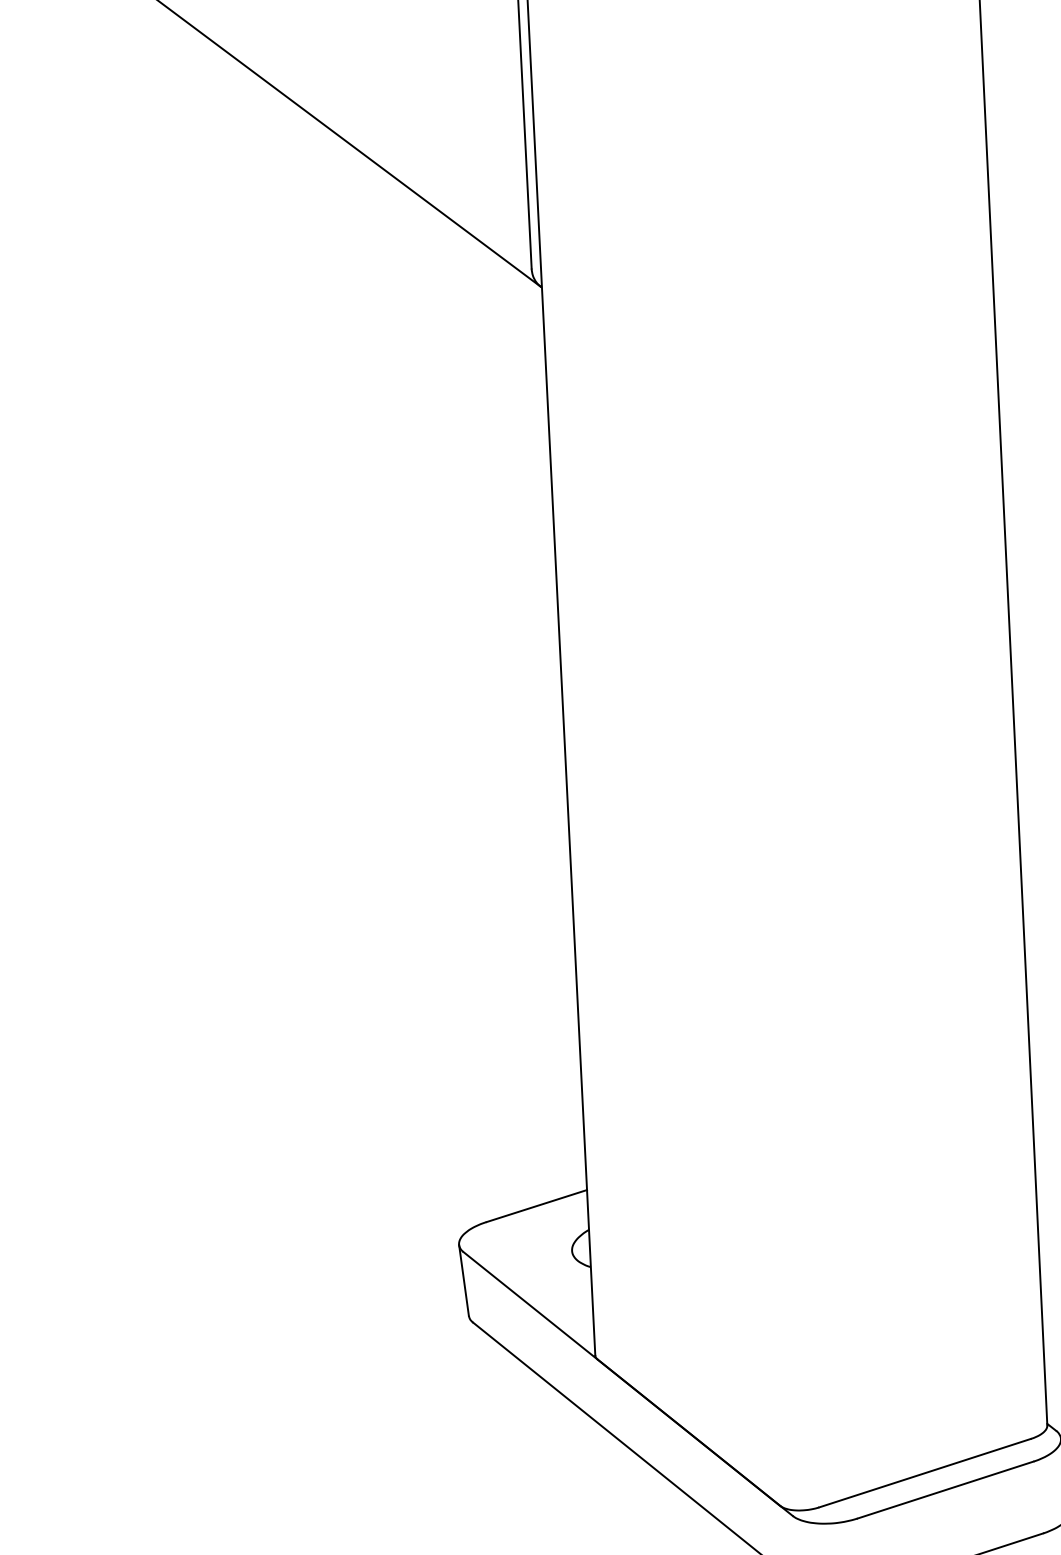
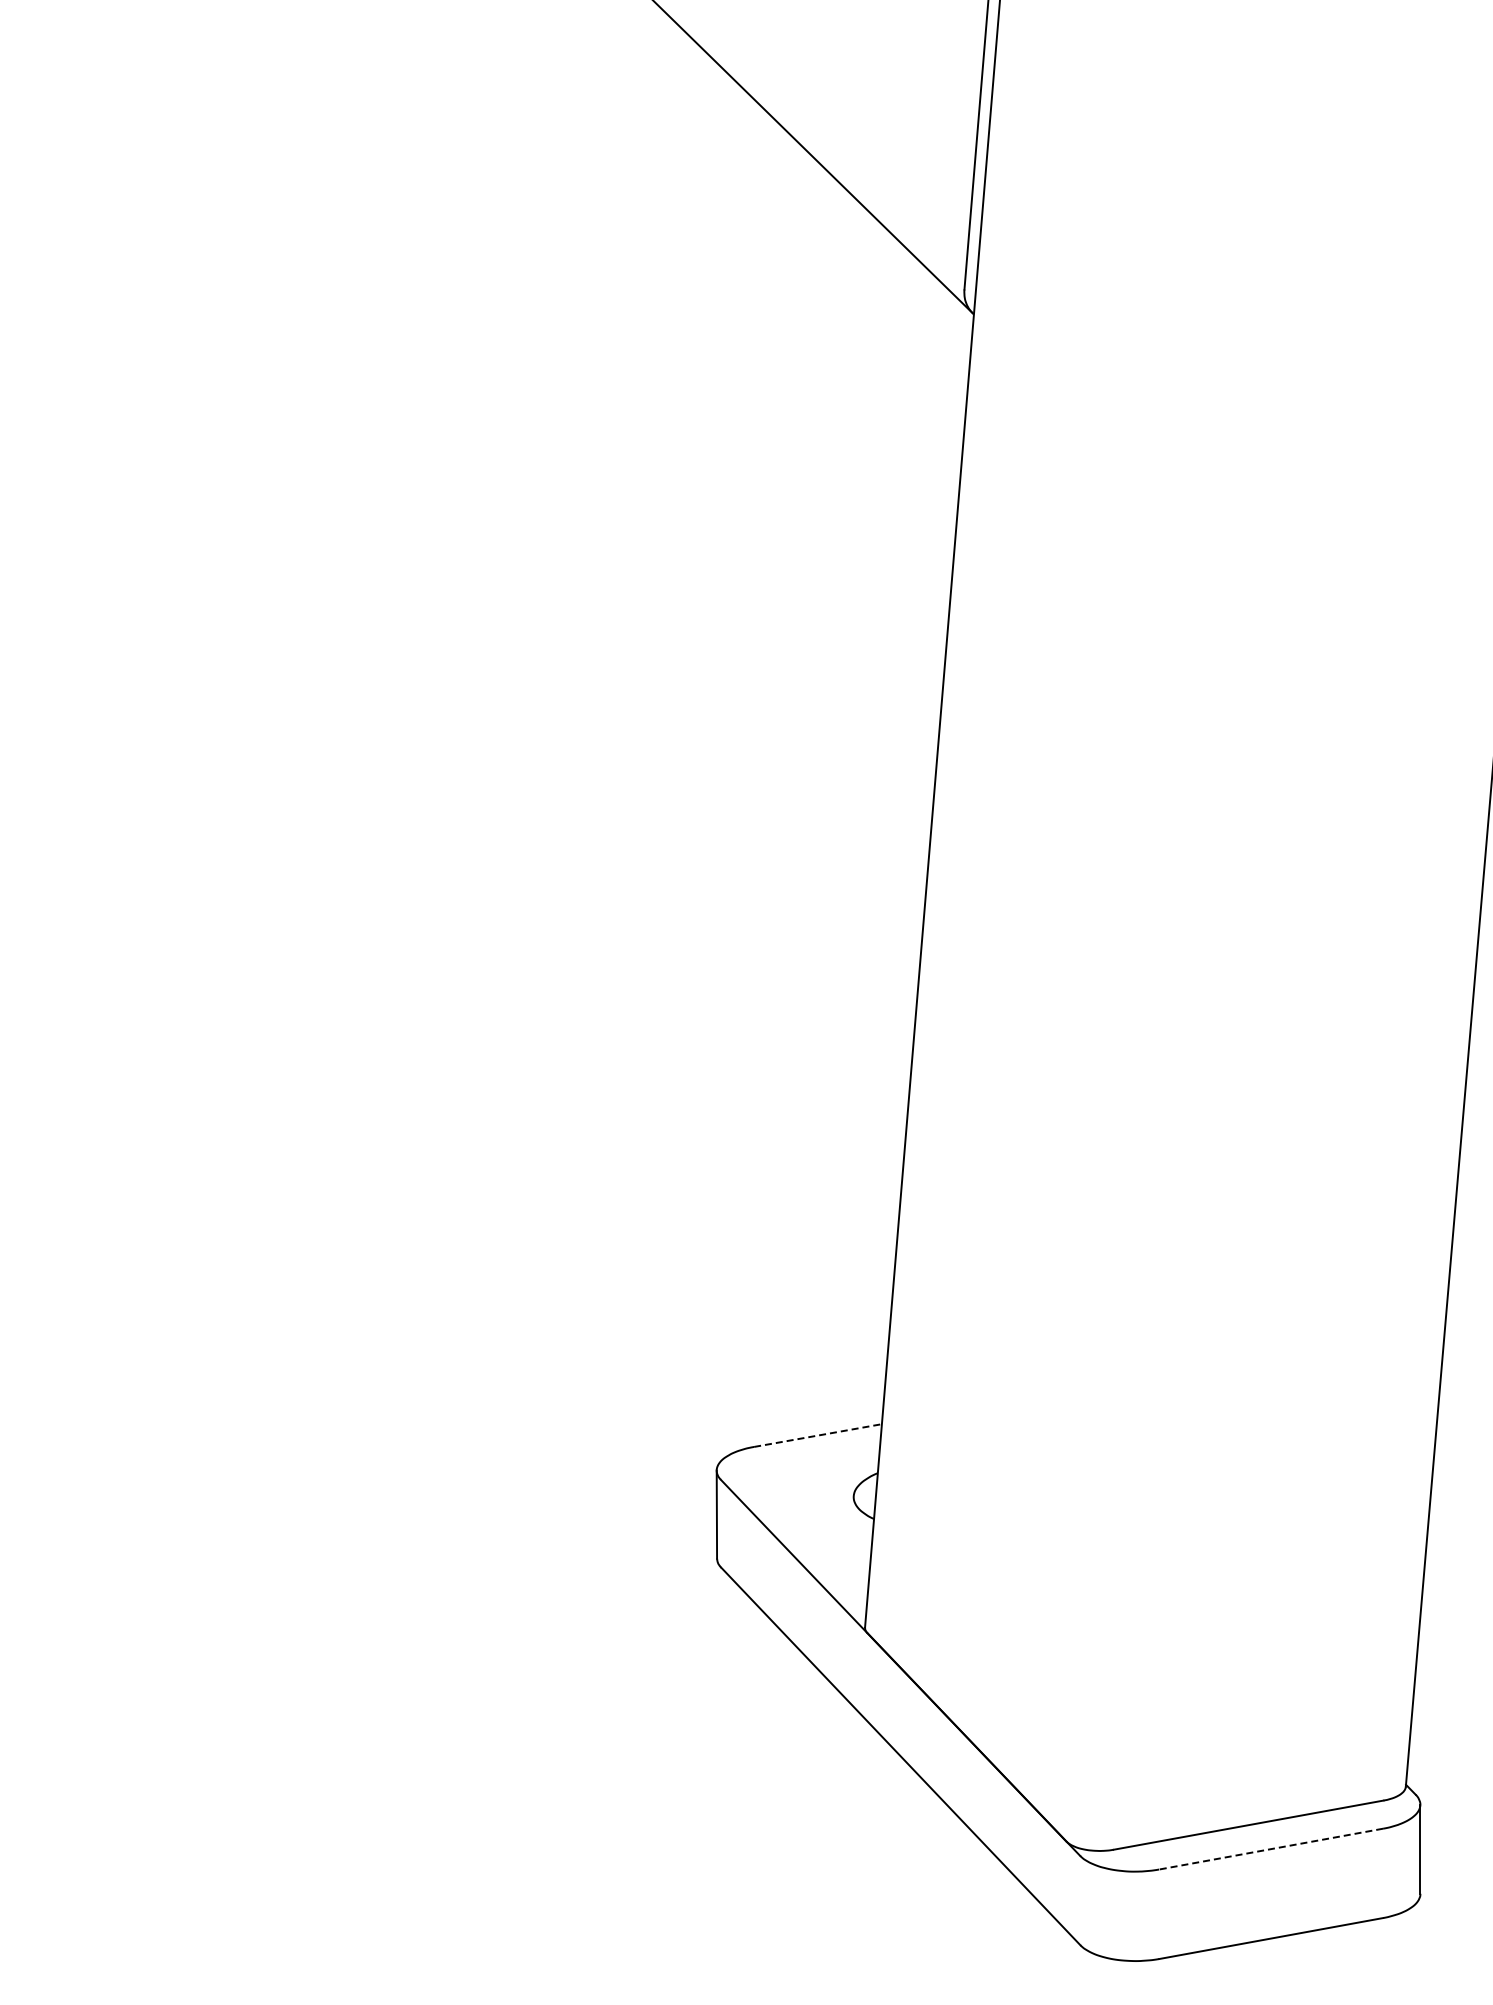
line: (537, 1205) -> (818, 1435), solid -> dashed
line: (946, 1490) -> (1271, 1849), solid -> dashed

